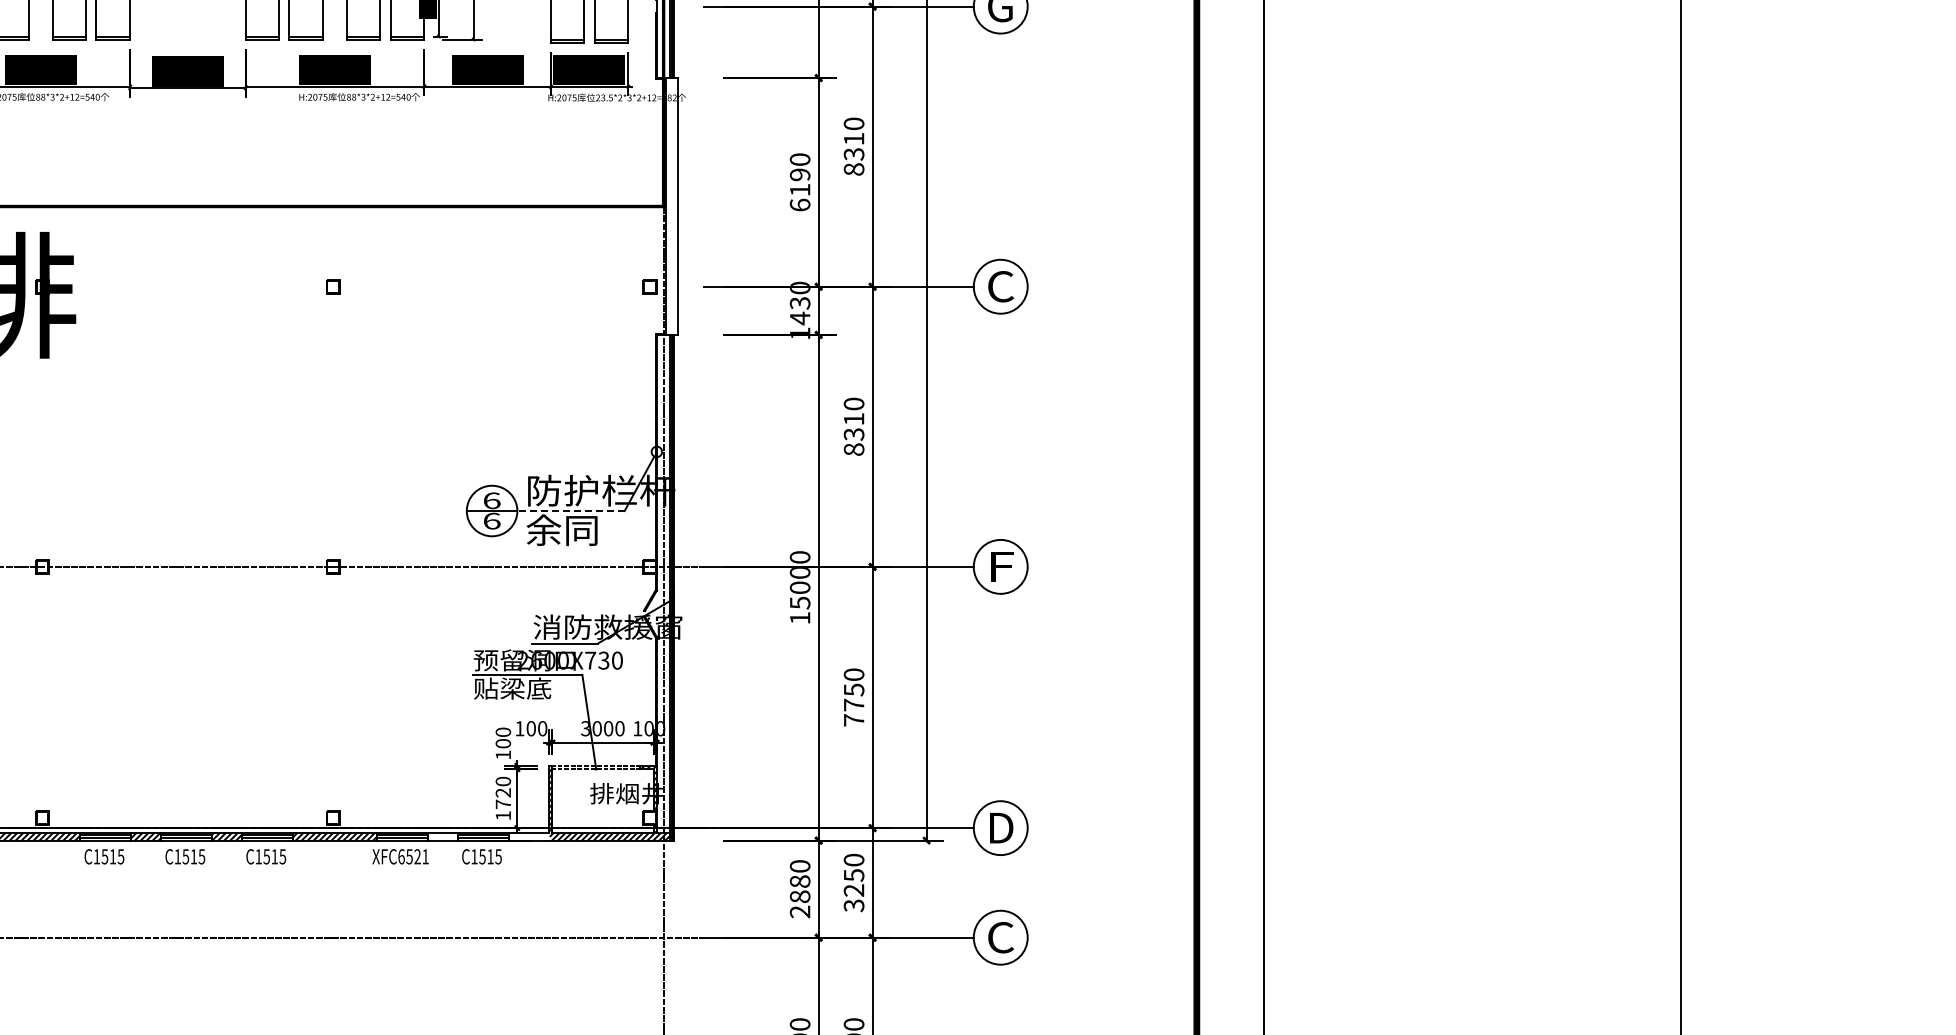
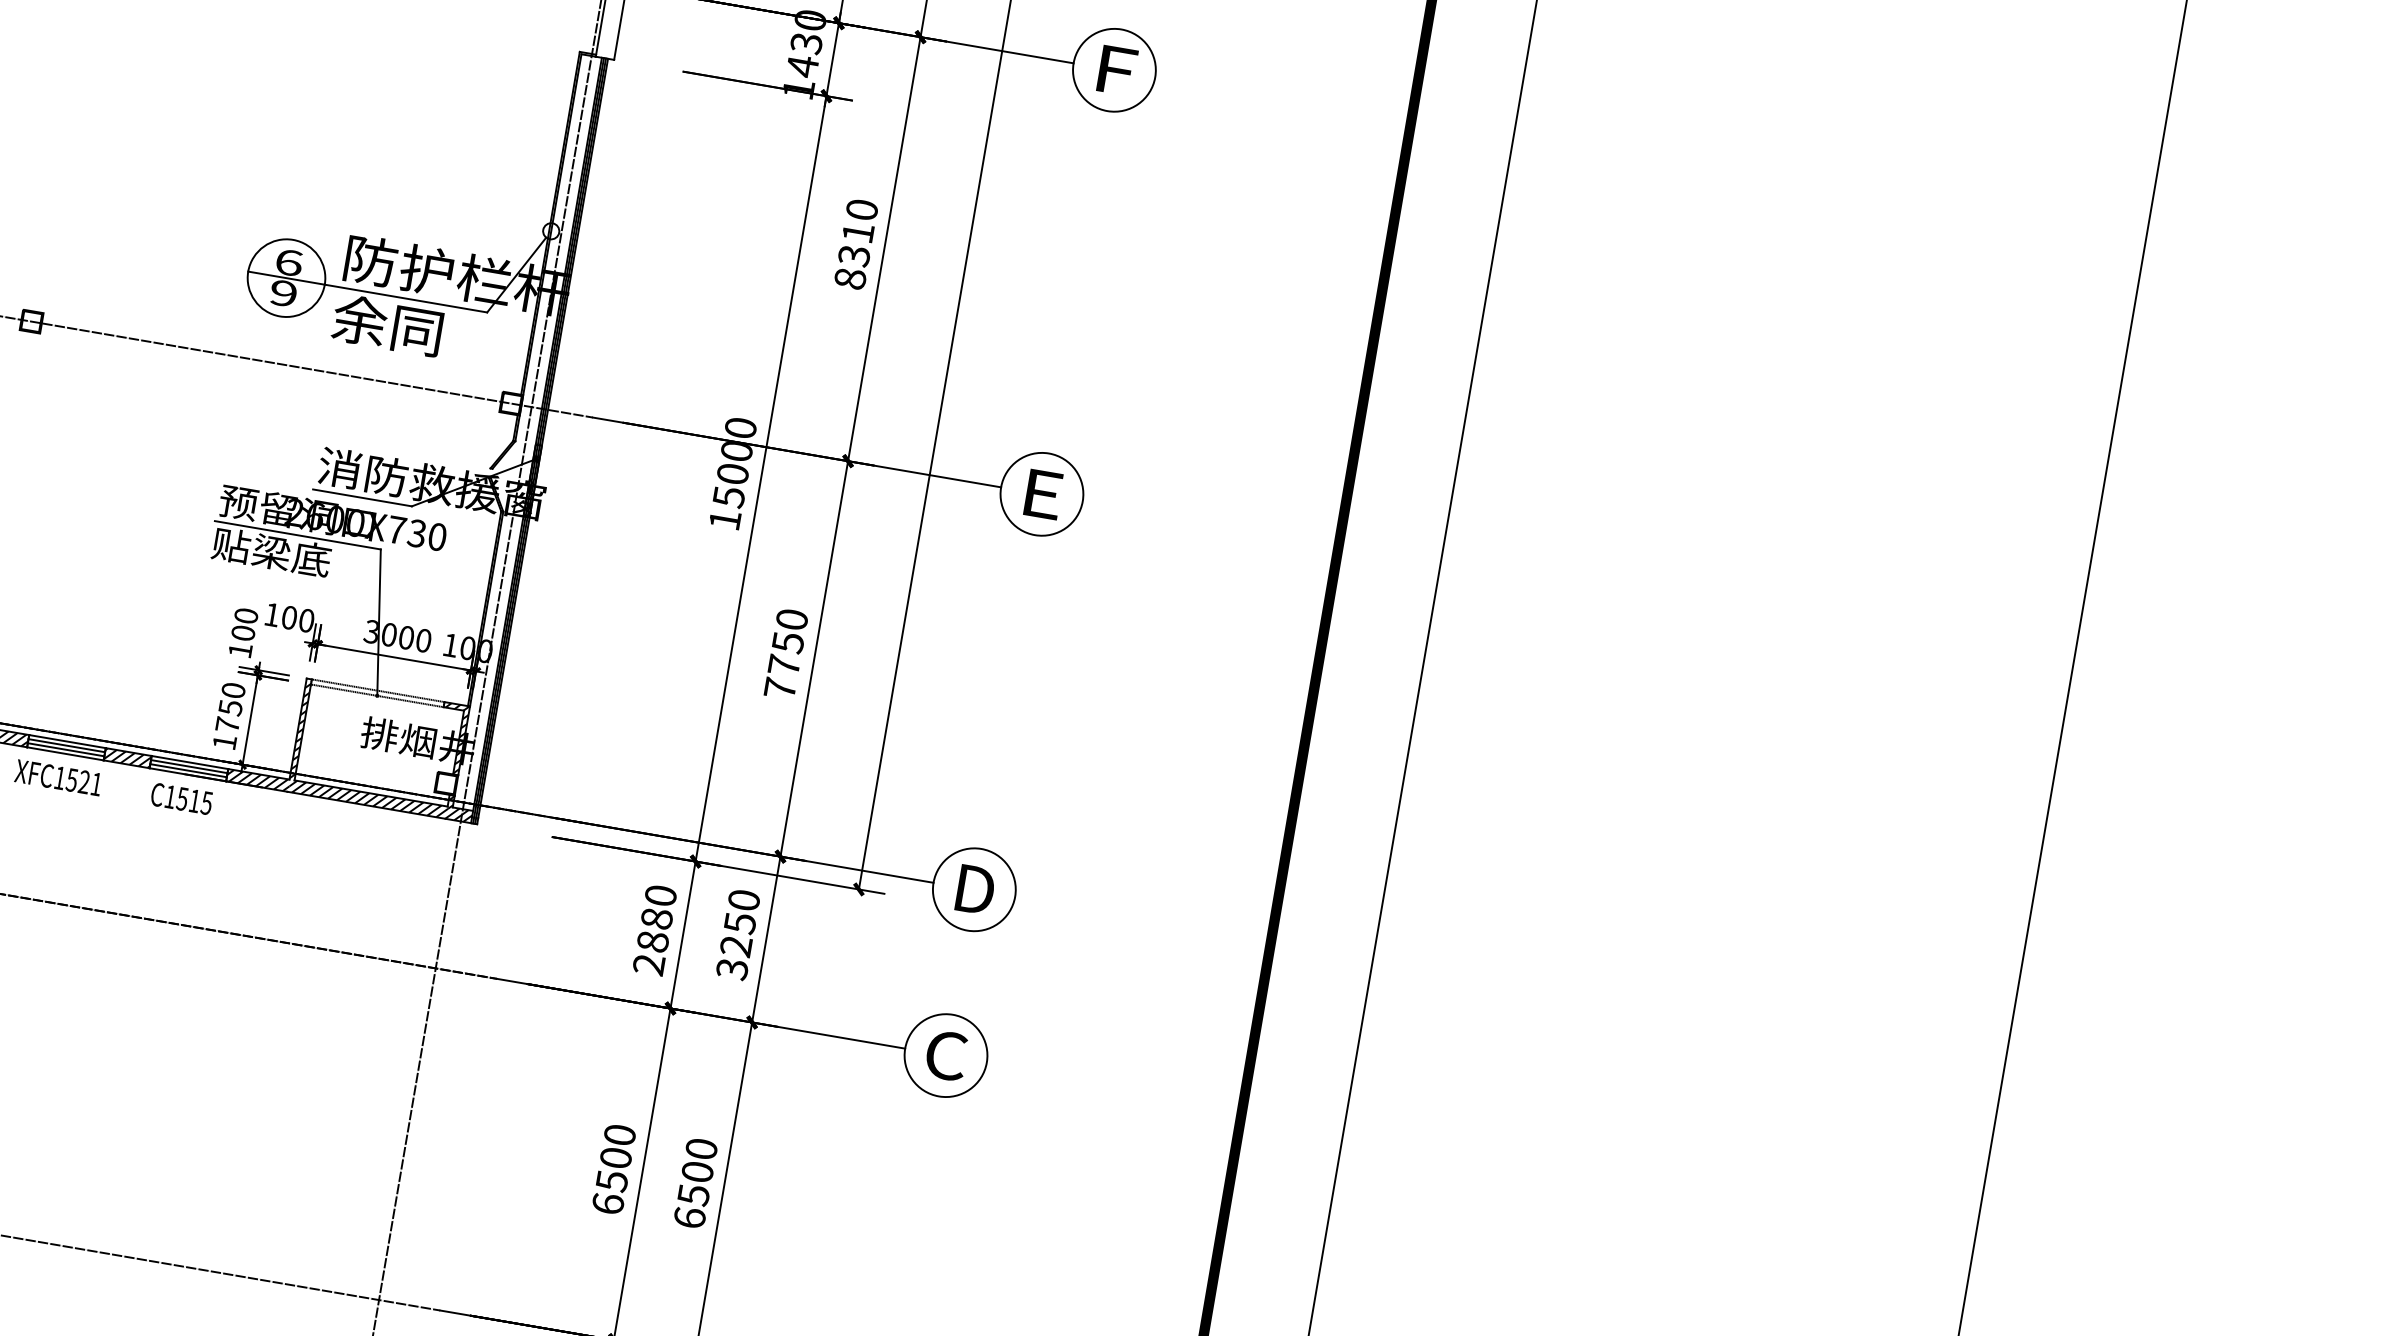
text: (1000, 286) -> (1114, 69), C -> F
line: (571, 511) -> (406, 299), dashed -> solid
text: (491, 520) -> (283, 292), 6 -> 9
text: (1004, 566) -> (1047, 494), F -> E
text: (503, 792) -> (230, 707), 1720 -> 1750
hatch: (442, 836) -> (127, 757), added
hatch: (528, 836) -> (257, 780), added
text: (401, 856) -> (59, 777), XFC6521 -> XFC1521

